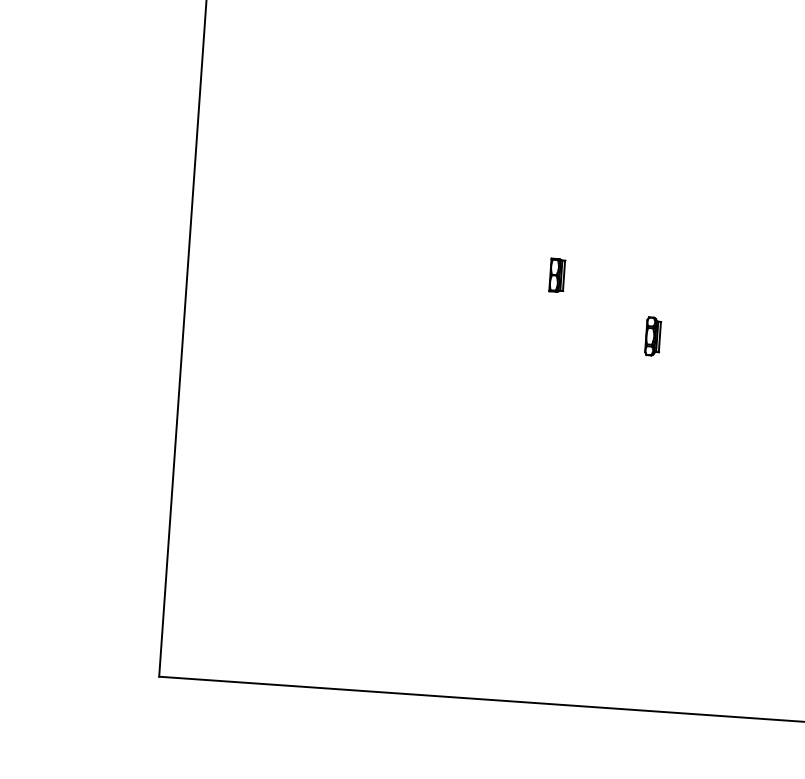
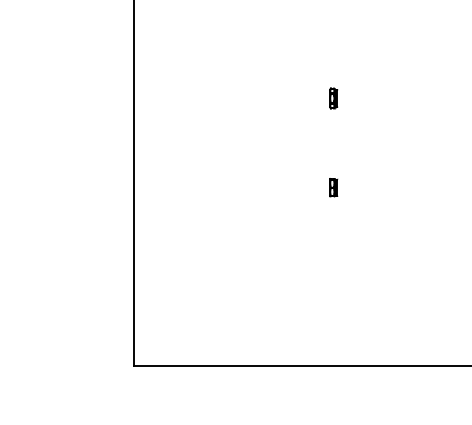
part: (556, 275) -> (333, 187), moved
part: (652, 336) -> (333, 98), moved

